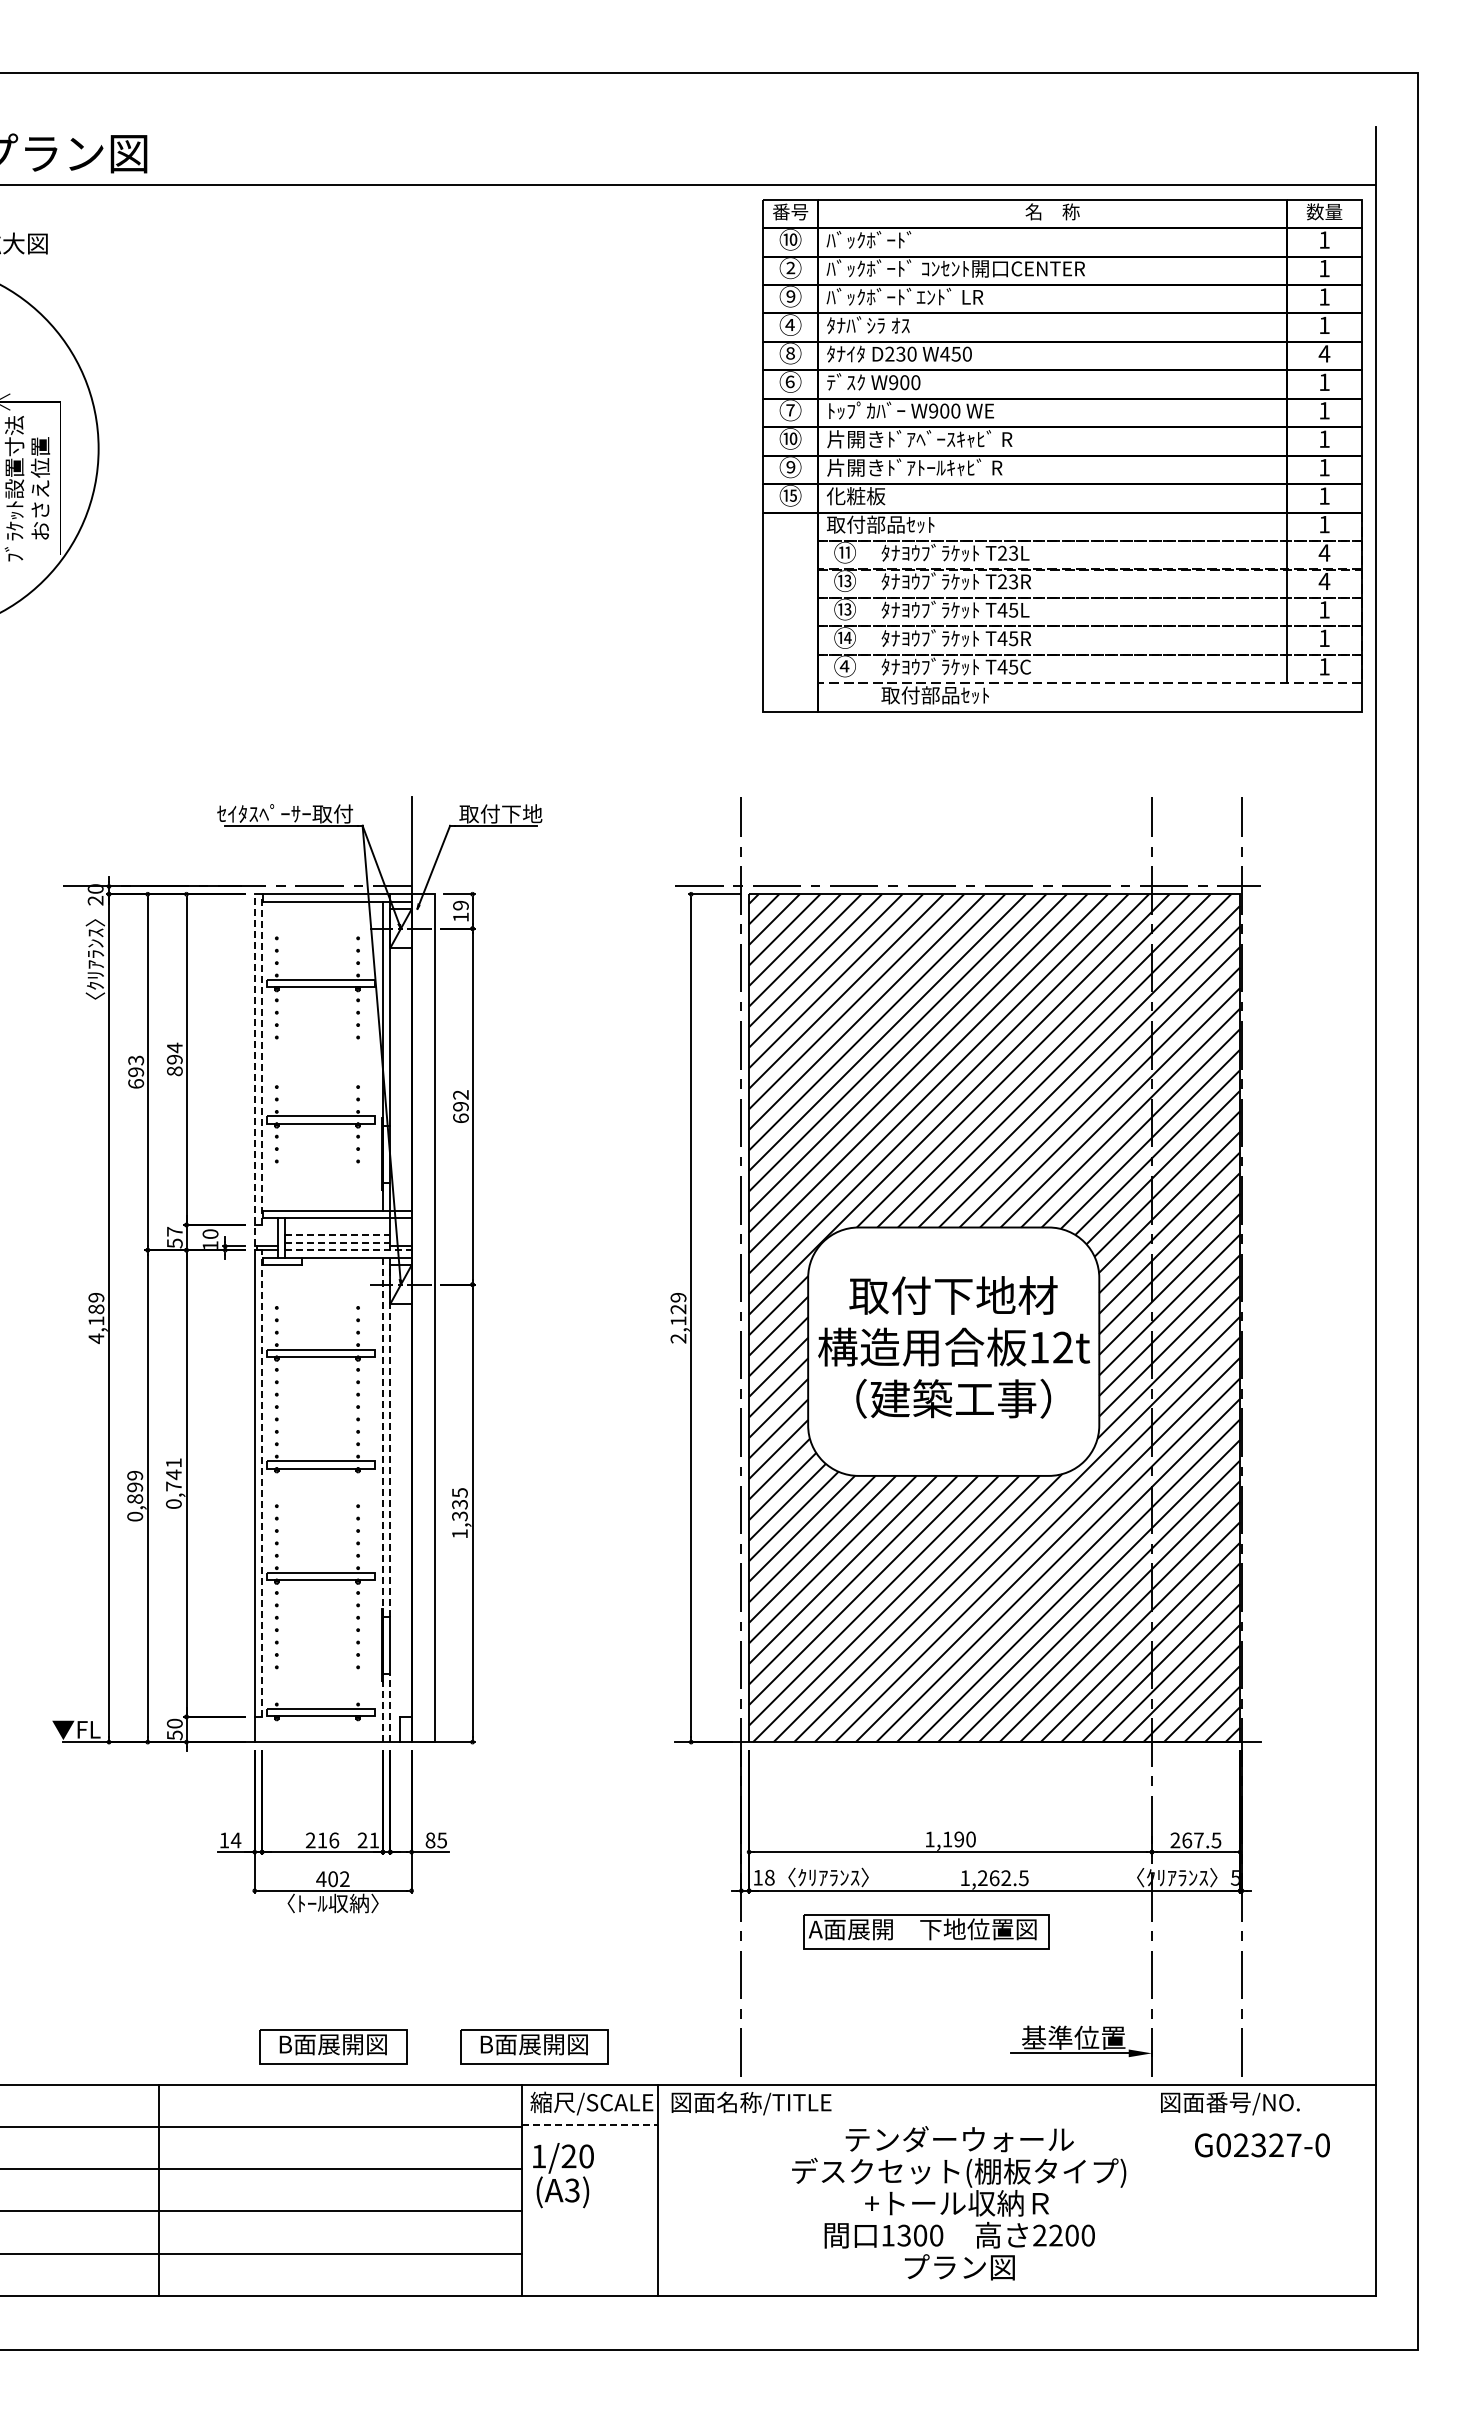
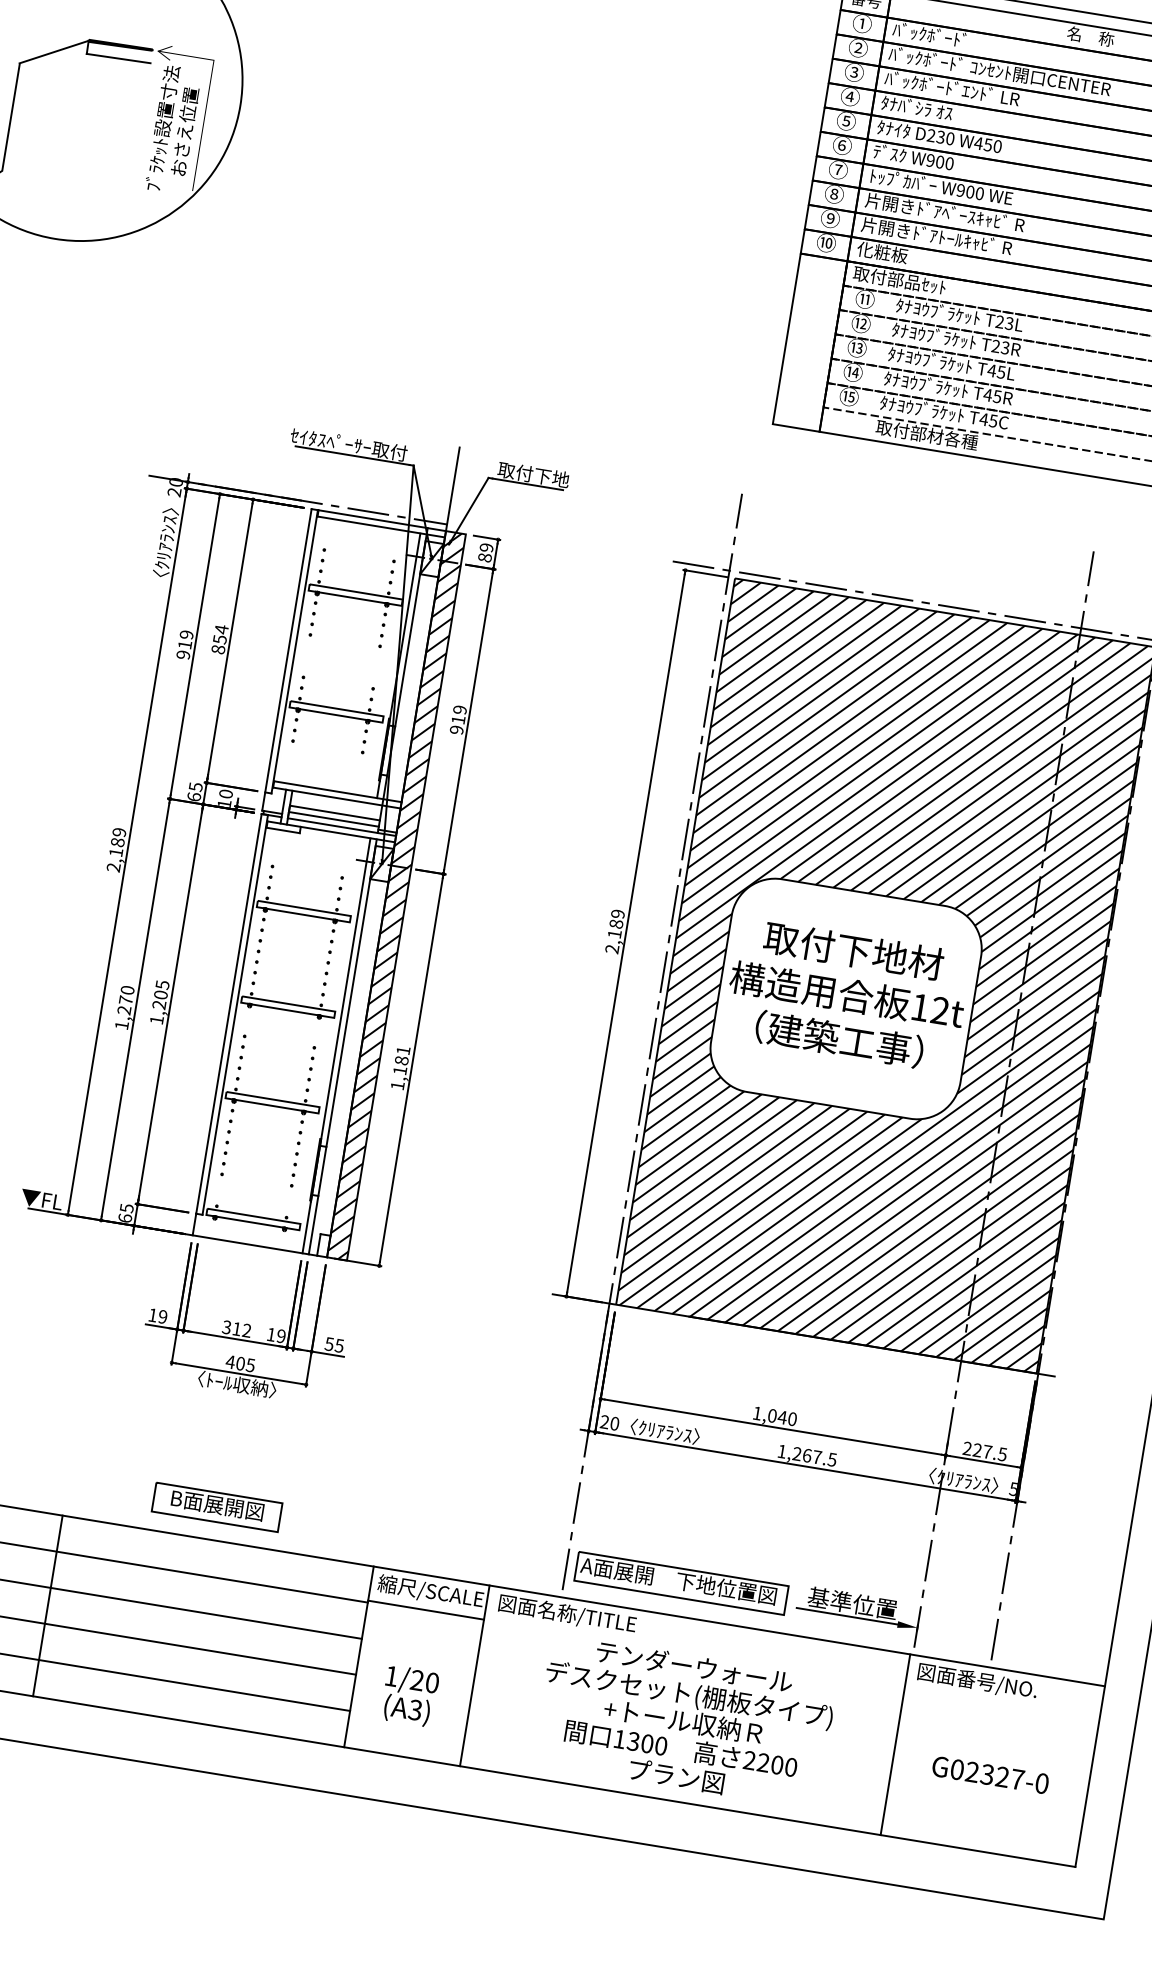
text: (790, 239) -> (862, 23), ⑩ -> ①
text: (790, 296) -> (854, 72), ⑨ -> ③
text: (790, 352) -> (846, 120), ⑧ -> ⑤
text: (790, 438) -> (834, 193), ⑩ -> ⑧
text: (793, 495) -> (828, 243), ⑮ -> ⑩
text: (847, 581) -> (863, 324), ⑬ -> ⑫
text: (844, 666) -> (848, 396), ④ -> ⑮
text: (970, 695) -> (952, 439), 取付部品ｾｯﾄ -> 取付部材各種
text: (460, 917) -> (484, 557), 19 -> 89
text: (174, 1059) -> (219, 639), 894 -> 854
line: (262, 1059) -> (295, 651), dashed -> solid
line: (254, 1069) -> (286, 659), dashed -> solid
text: (136, 1071) -> (185, 644), 693 -> 919
text: (460, 1106) -> (458, 719), 692 -> 919
line: (338, 1235) -> (335, 813), dashed -> solid
text: (174, 1237) -> (194, 791), 57 -> 65
line: (338, 1242) -> (334, 819), dashed -> solid
line: (348, 1250) -> (341, 827), dashed -> solid
text: (678, 1309) -> (616, 924), 2,129 -> 2,189
hatch: (422, 1318) -> (395, 896), added
text: (96, 1338) -> (113, 867), 4,189 -> 2,189
line: (382, 1436) -> (344, 991), dashed -> solid
line: (390, 1436) -> (351, 992), dashed -> solid
text: (173, 1483) -> (159, 1002), 0,741 -> 1,205
line: (262, 1483) -> (235, 1014), dashed -> solid
text: (135, 1495) -> (125, 1007), 0,899 -> 1,270
text: (459, 1504) -> (401, 1060), 1,335 -> 1,181
line: (382, 1707) -> (306, 1223), dashed -> solid
line: (390, 1707) -> (313, 1224), dashed -> solid
text: (174, 1729) -> (125, 1213), 50 -> 65
text: (953, 1839) -> (777, 1416), 1,190 -> 1,040
text: (235, 1840) -> (162, 1316), 14 -> 19
text: (322, 1840) -> (236, 1329), 216 -> 312
text: (368, 1840) -> (276, 1335), 21 -> 19
text: (430, 1840) -> (329, 1344), 85 -> 55
text: (1187, 1840) -> (977, 1450), 267.5 -> 227.5
text: (763, 1877) -> (609, 1422), 18 -> 20
text: (1006, 1877) -> (817, 1456), 1,262.5 -> 1,267.5
text: (344, 1879) -> (250, 1365), 402 -> 405
part: (926, 1931) -> (681, 1583), moved
part: (534, 2046) -> (389, 1535), removed
line: (589, 2124) -> (425, 1609), dashed -> solid
text: (1262, 2145) -> (990, 1775), moved
text: (563, 2175) -> (409, 1696), moved
line: (1148, 2190) -> (895, 1744), added
text: (959, 2203) -> (685, 1721), moved

